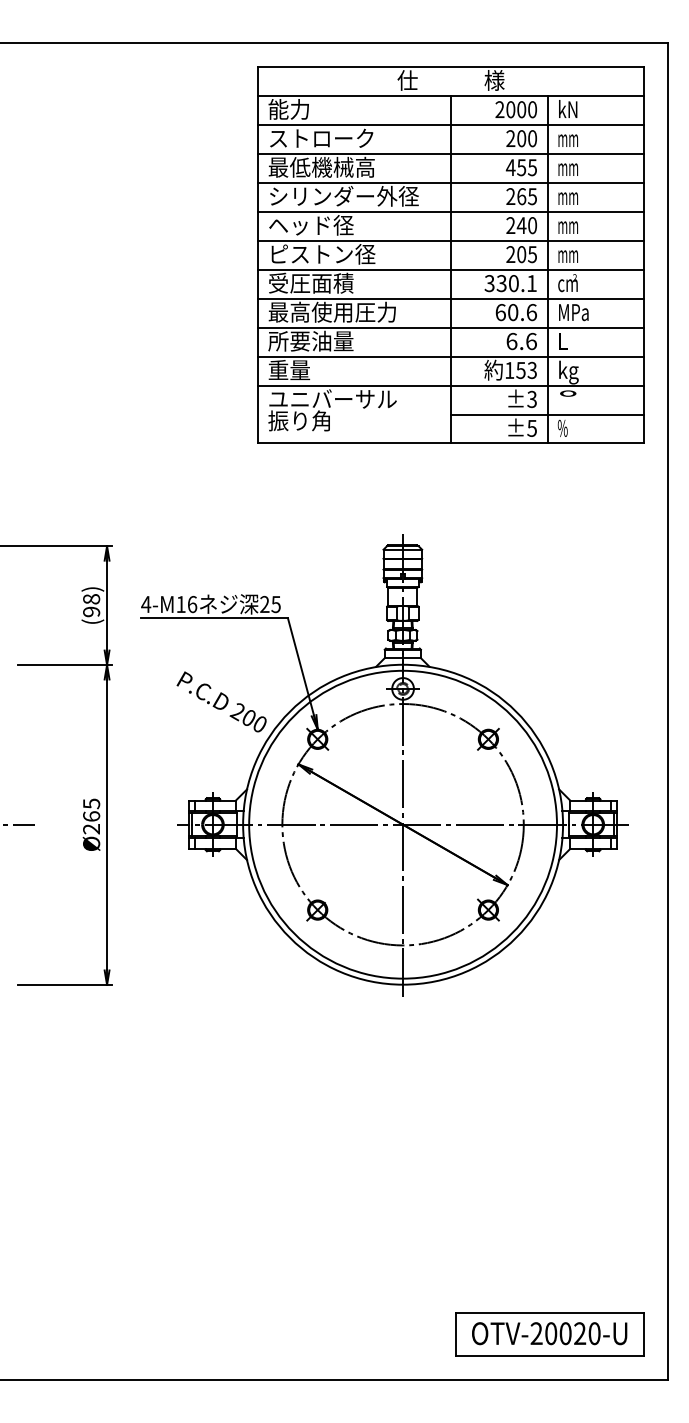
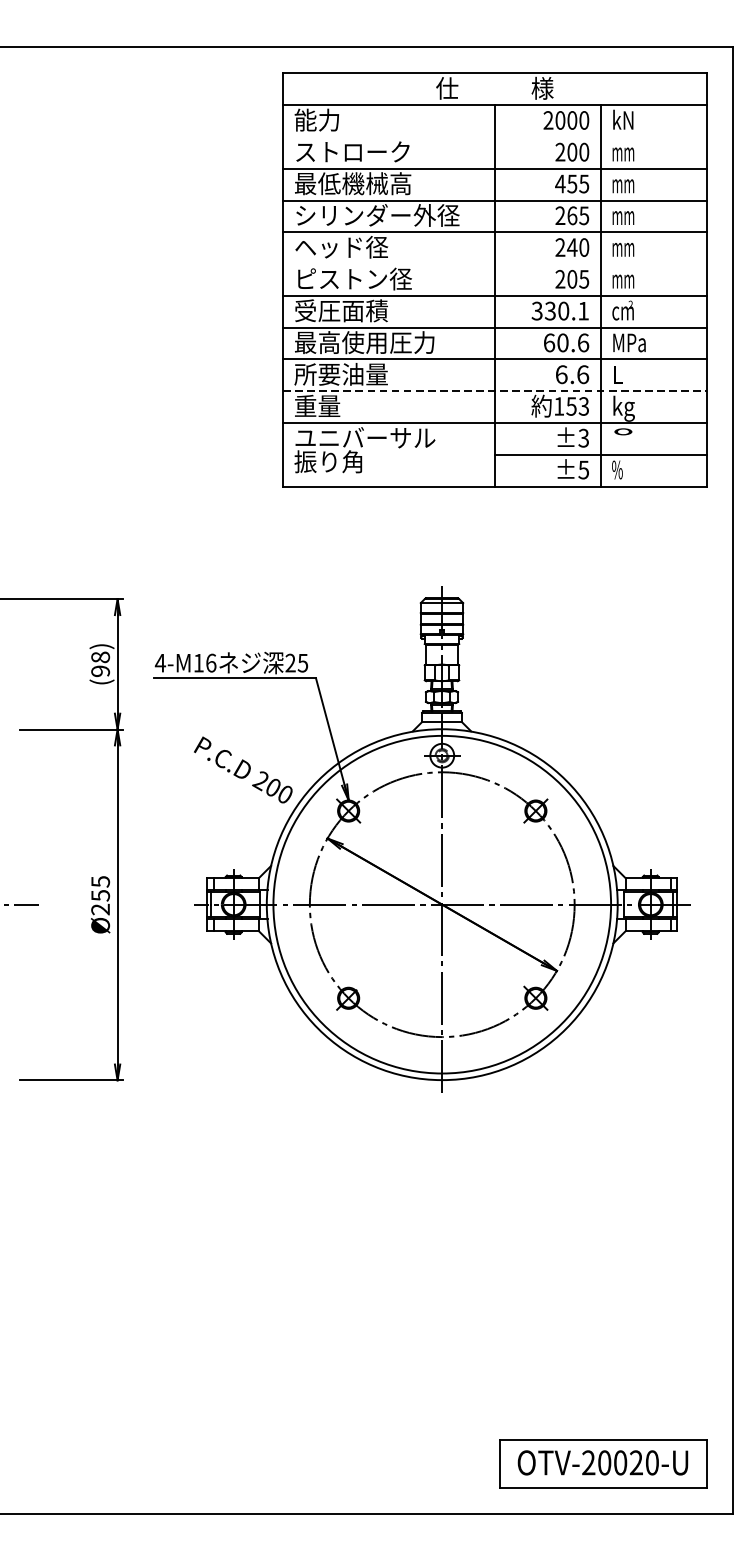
line: (450, 124) -> (494, 136), removed
line: (450, 240) -> (494, 263), removed
line: (451, 356) -> (495, 391), solid -> dashed
text: (91, 816) -> (100, 895), Ø265 -> Ø255

